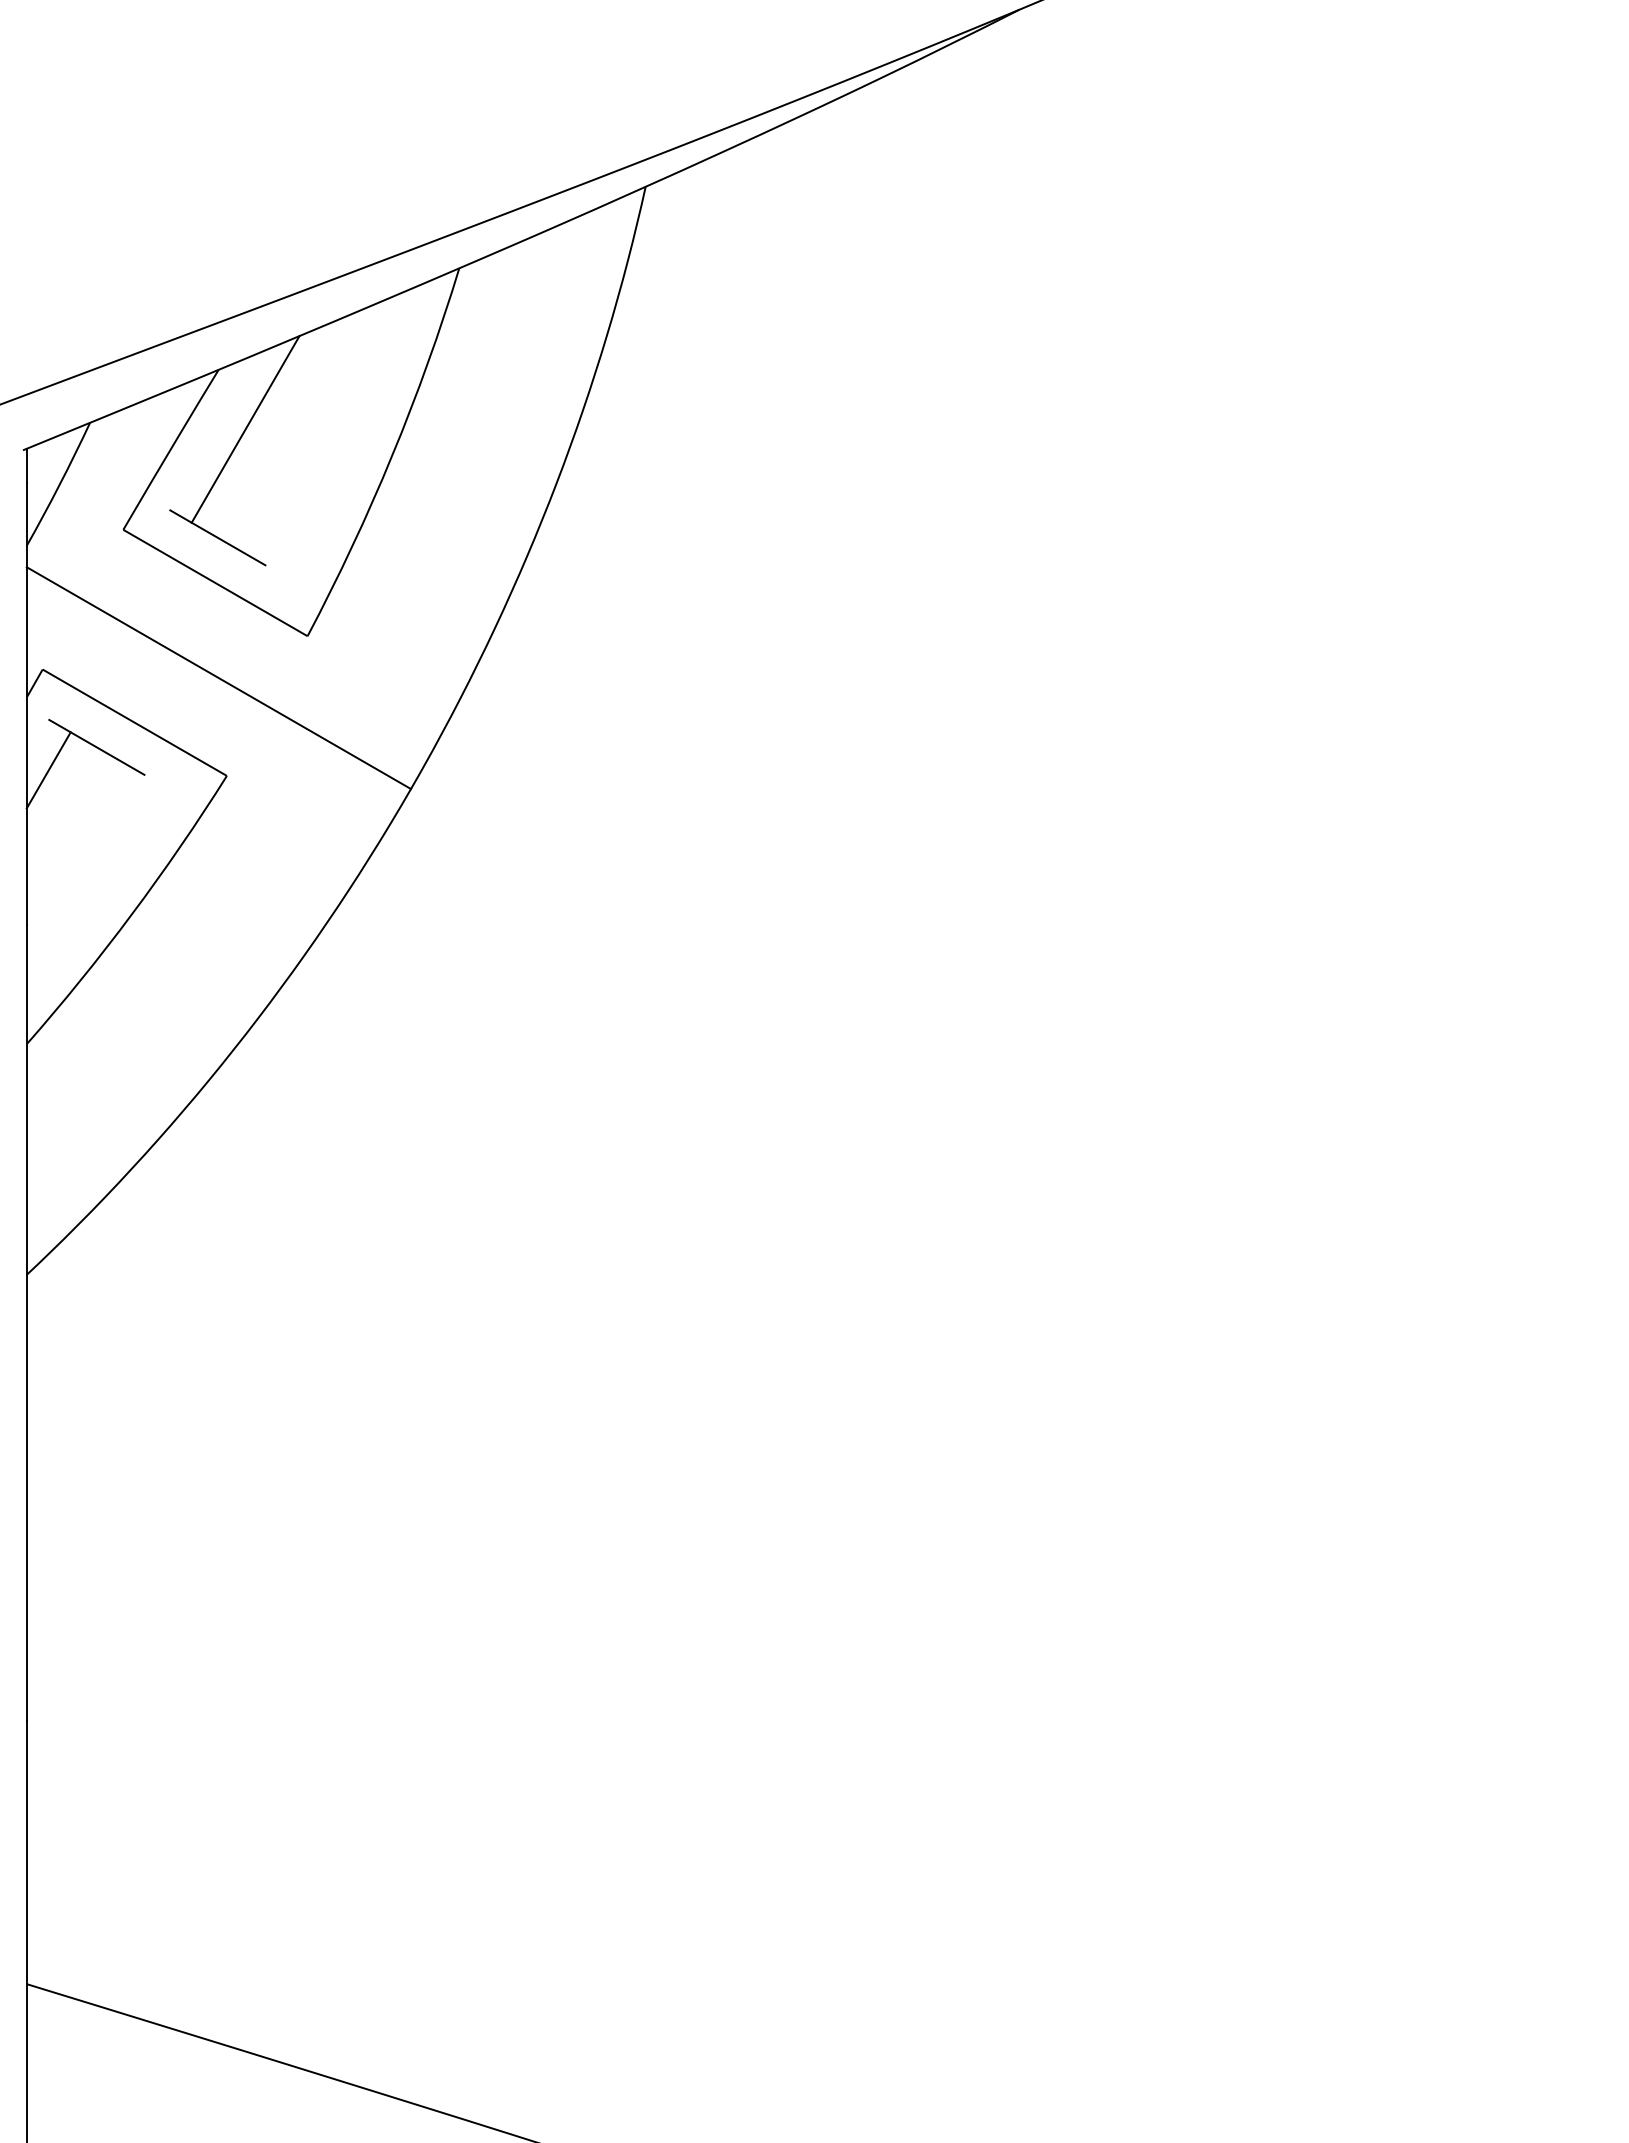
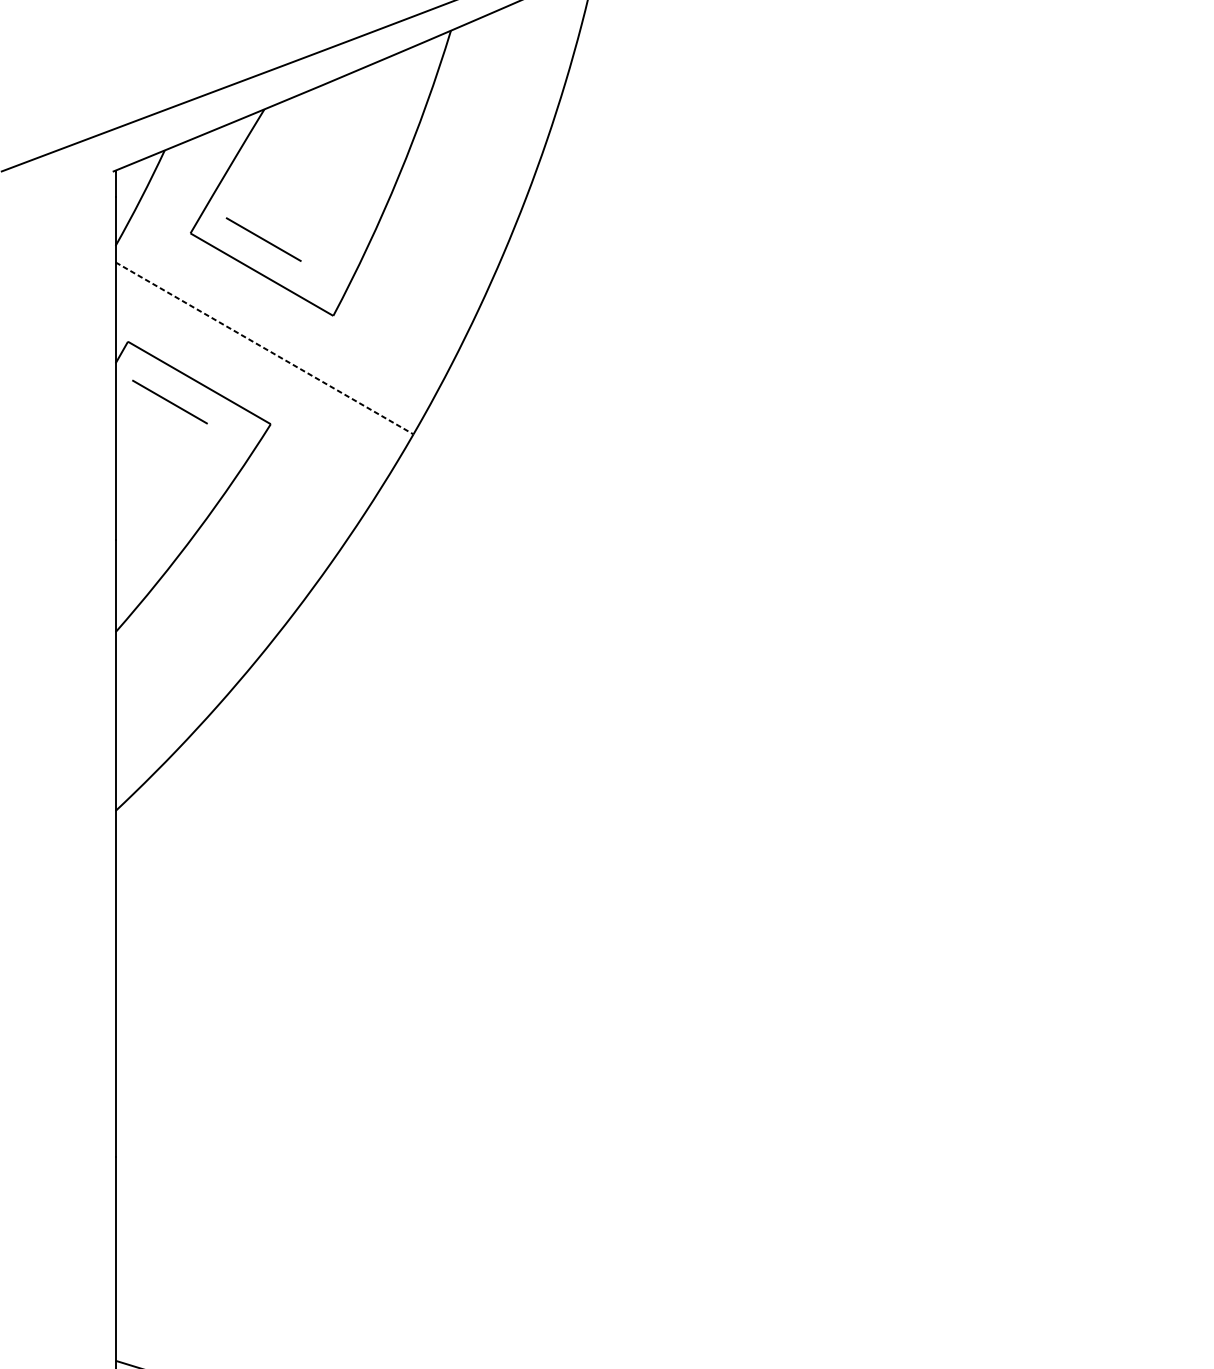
line: (245, 429) -> (285, 155), removed
line: (218, 678) -> (264, 348), solid -> dashed
line: (48, 770) -> (132, 419), removed

